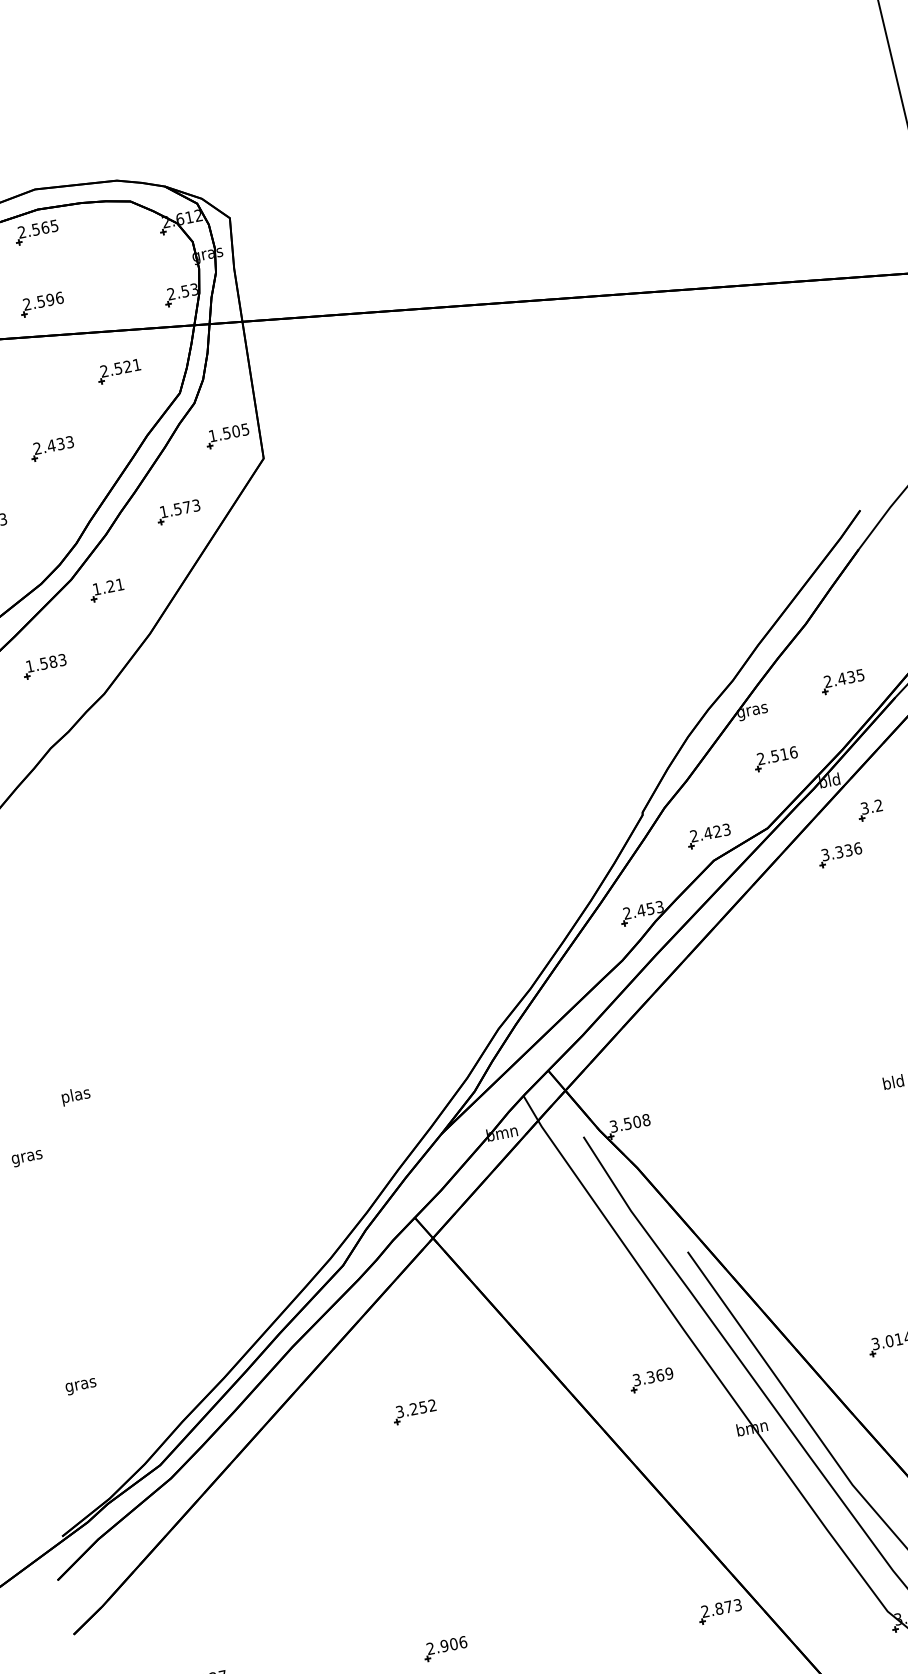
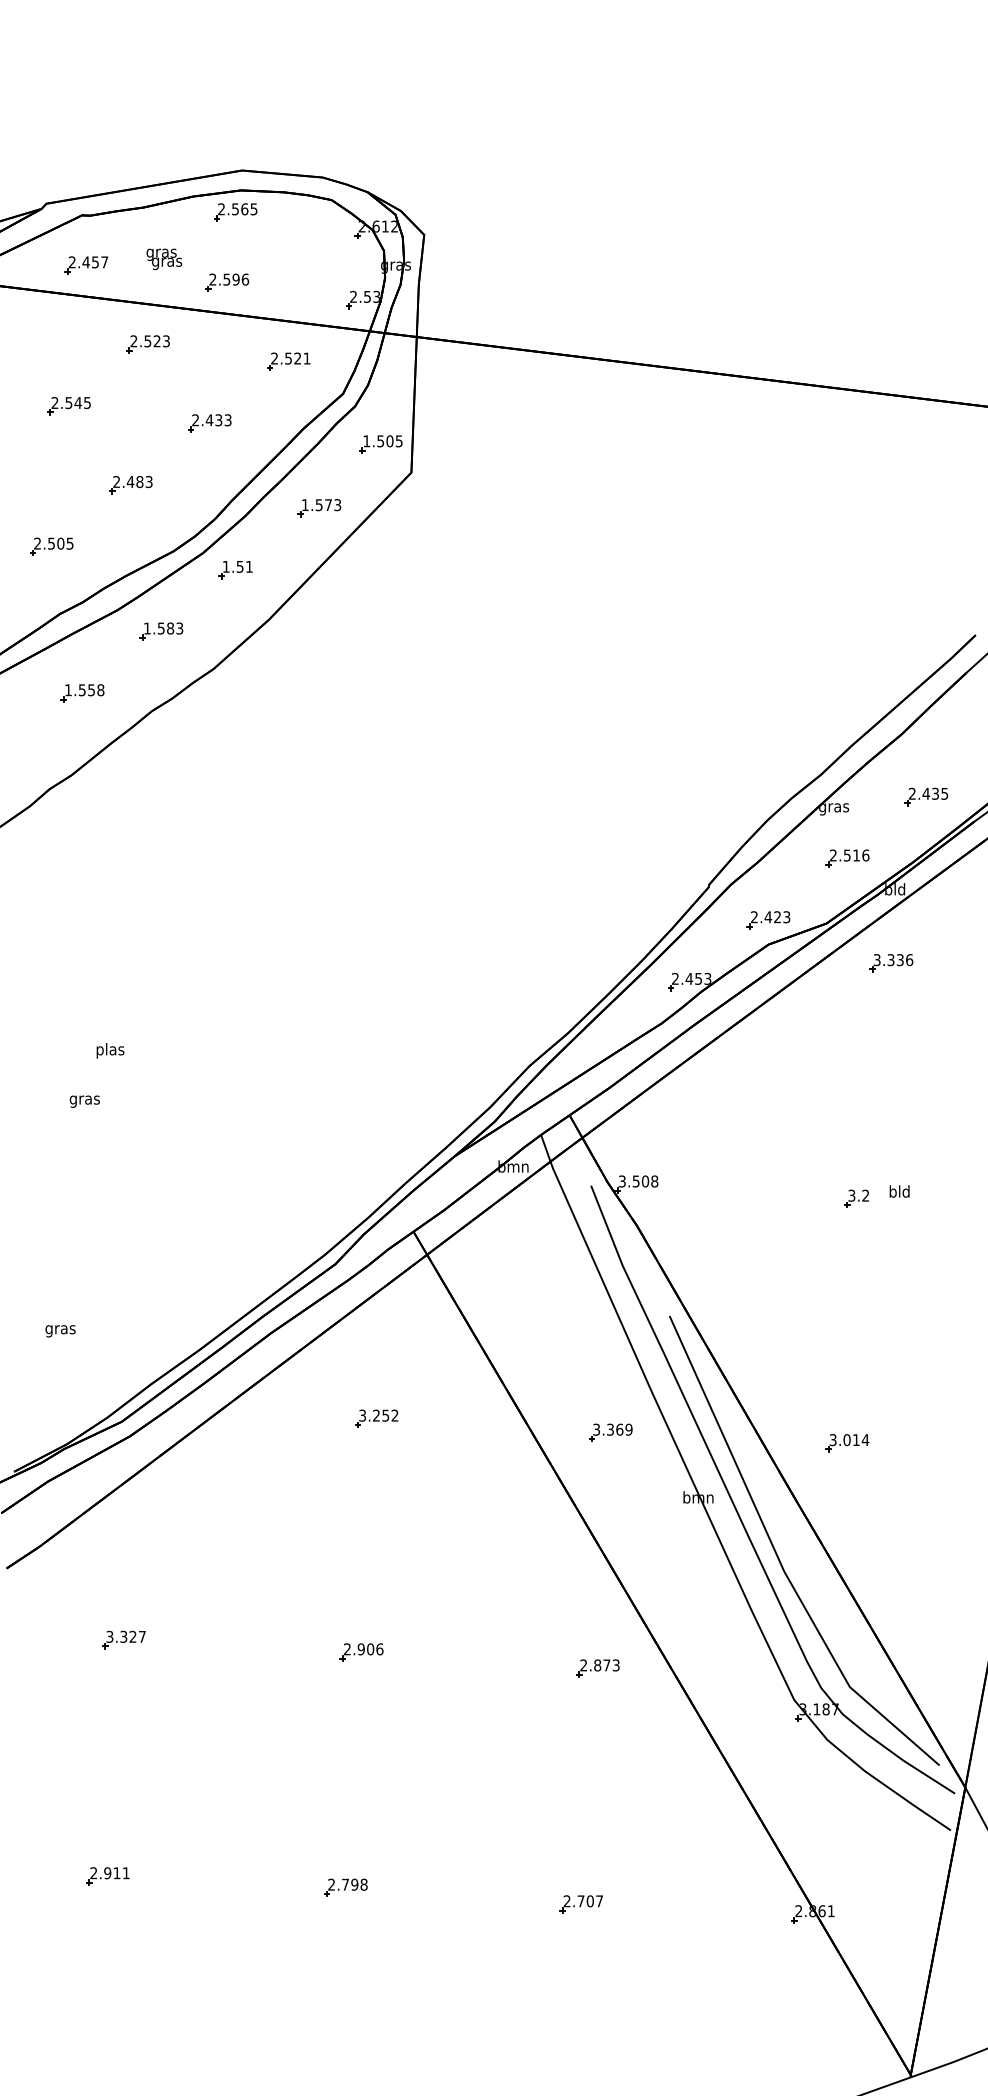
text: (110, 586) -> (239, 566), 1.21 -> 1.51
part: (870, 810) -> (856, 1198), moved
text: (27, 1158) -> (84, 1101), moved
part: (719, 1611) -> (597, 1668), moved

